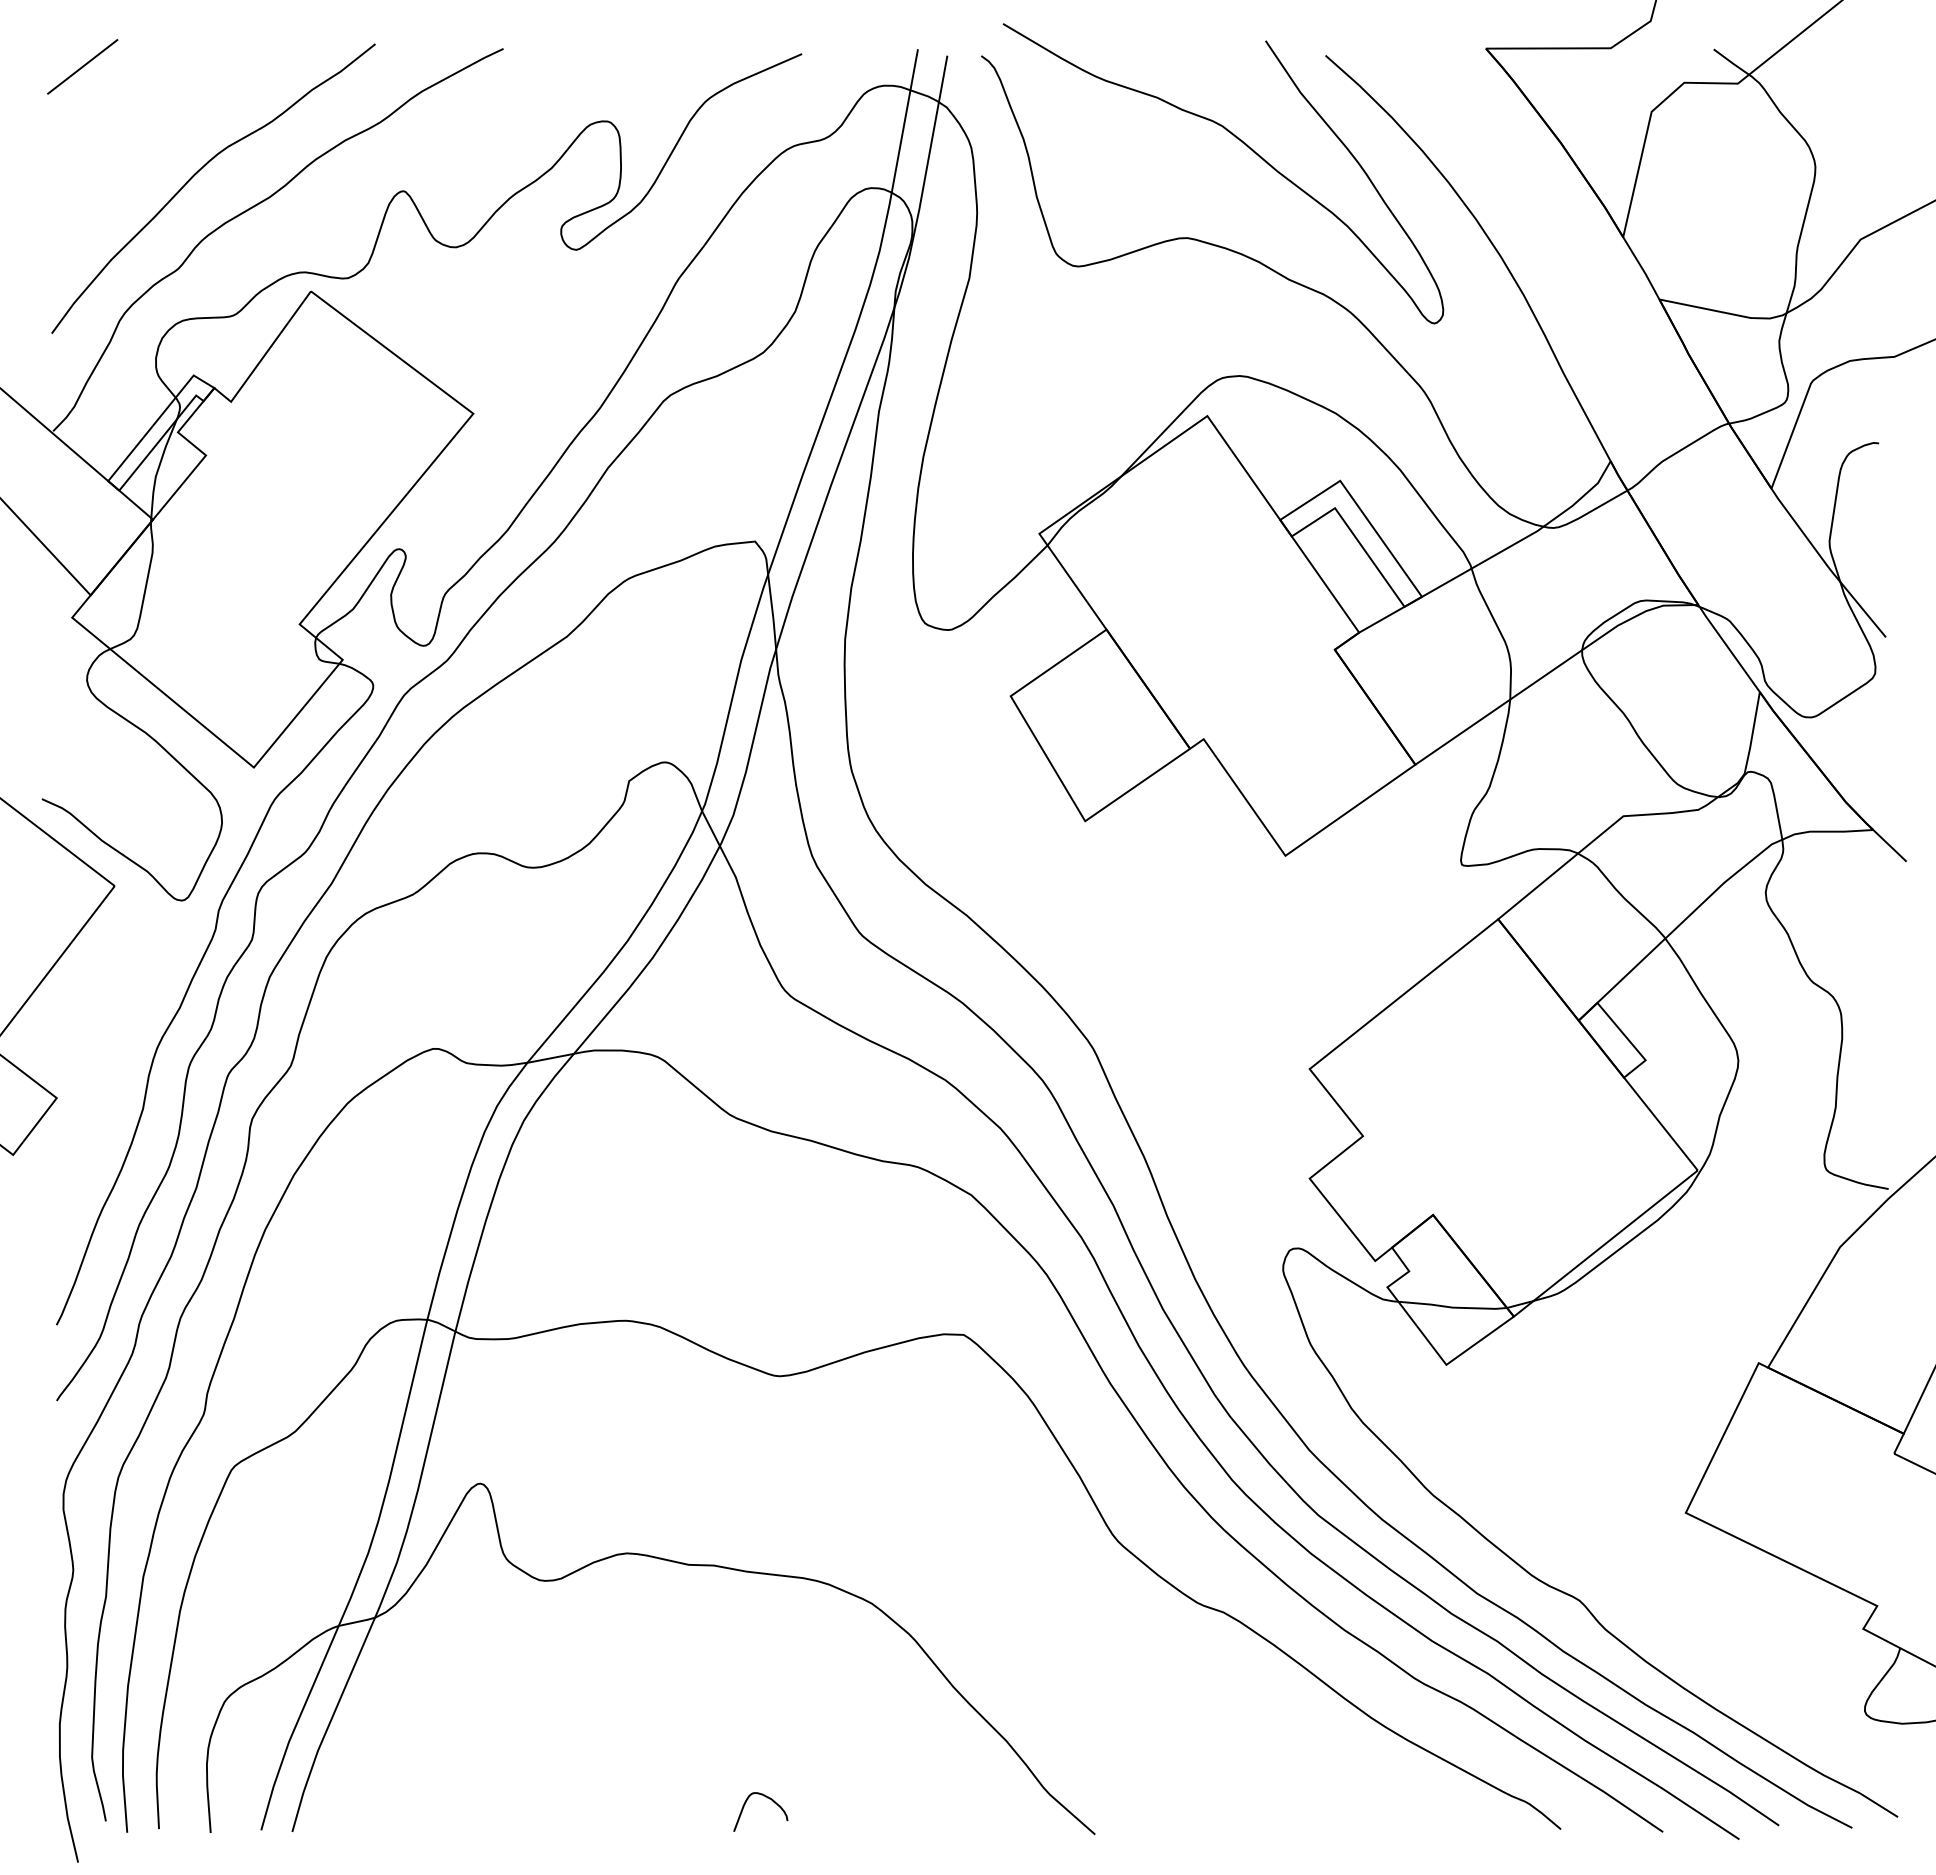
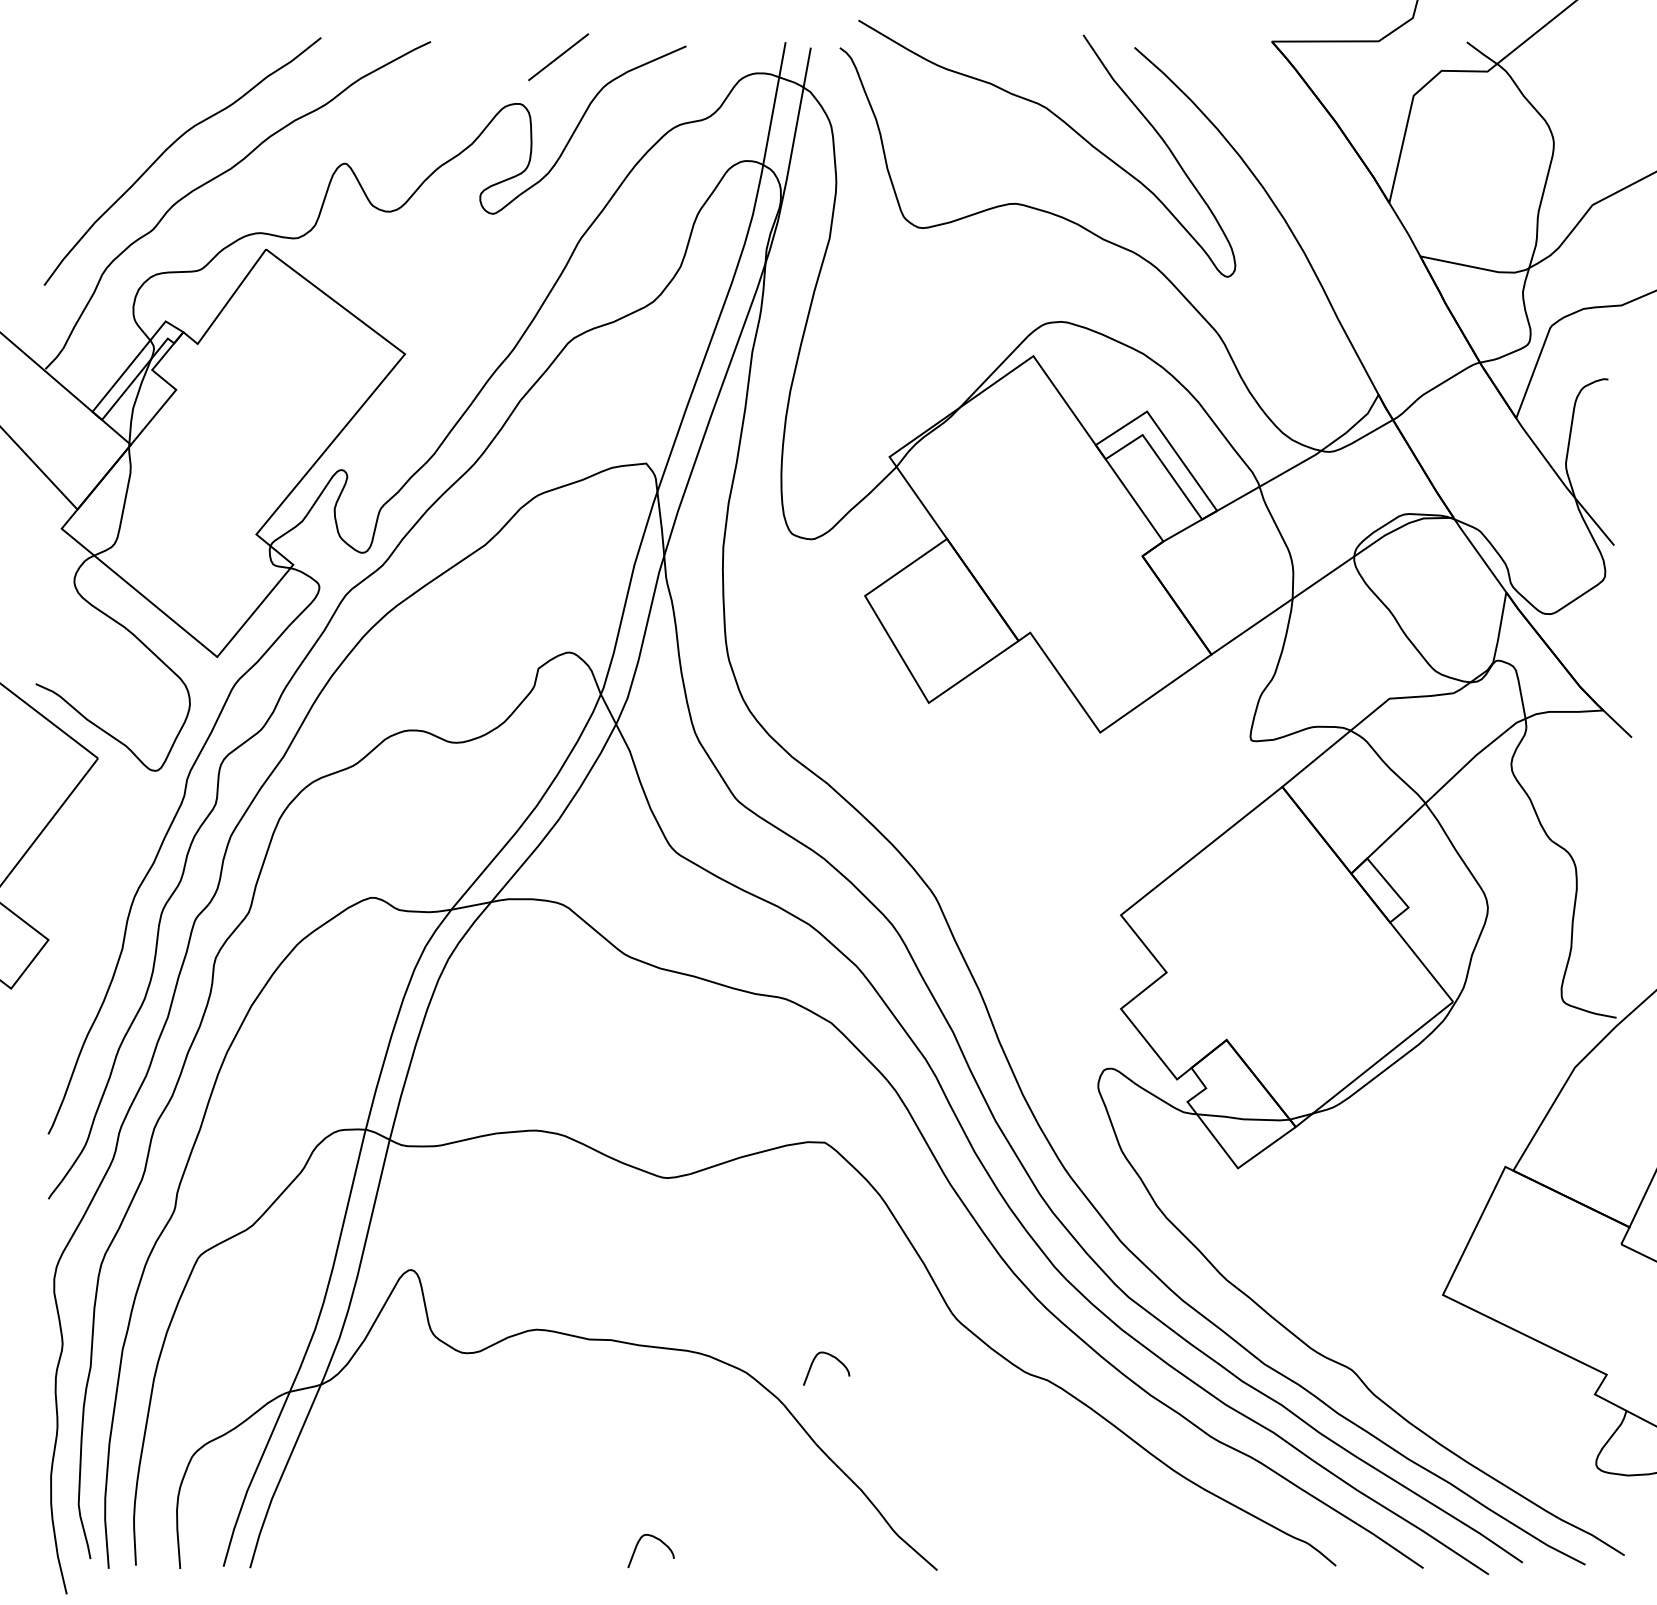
line: (82, 66) -> (558, 56), moved
curve: (972, 1585) -> (832, 1357), added

